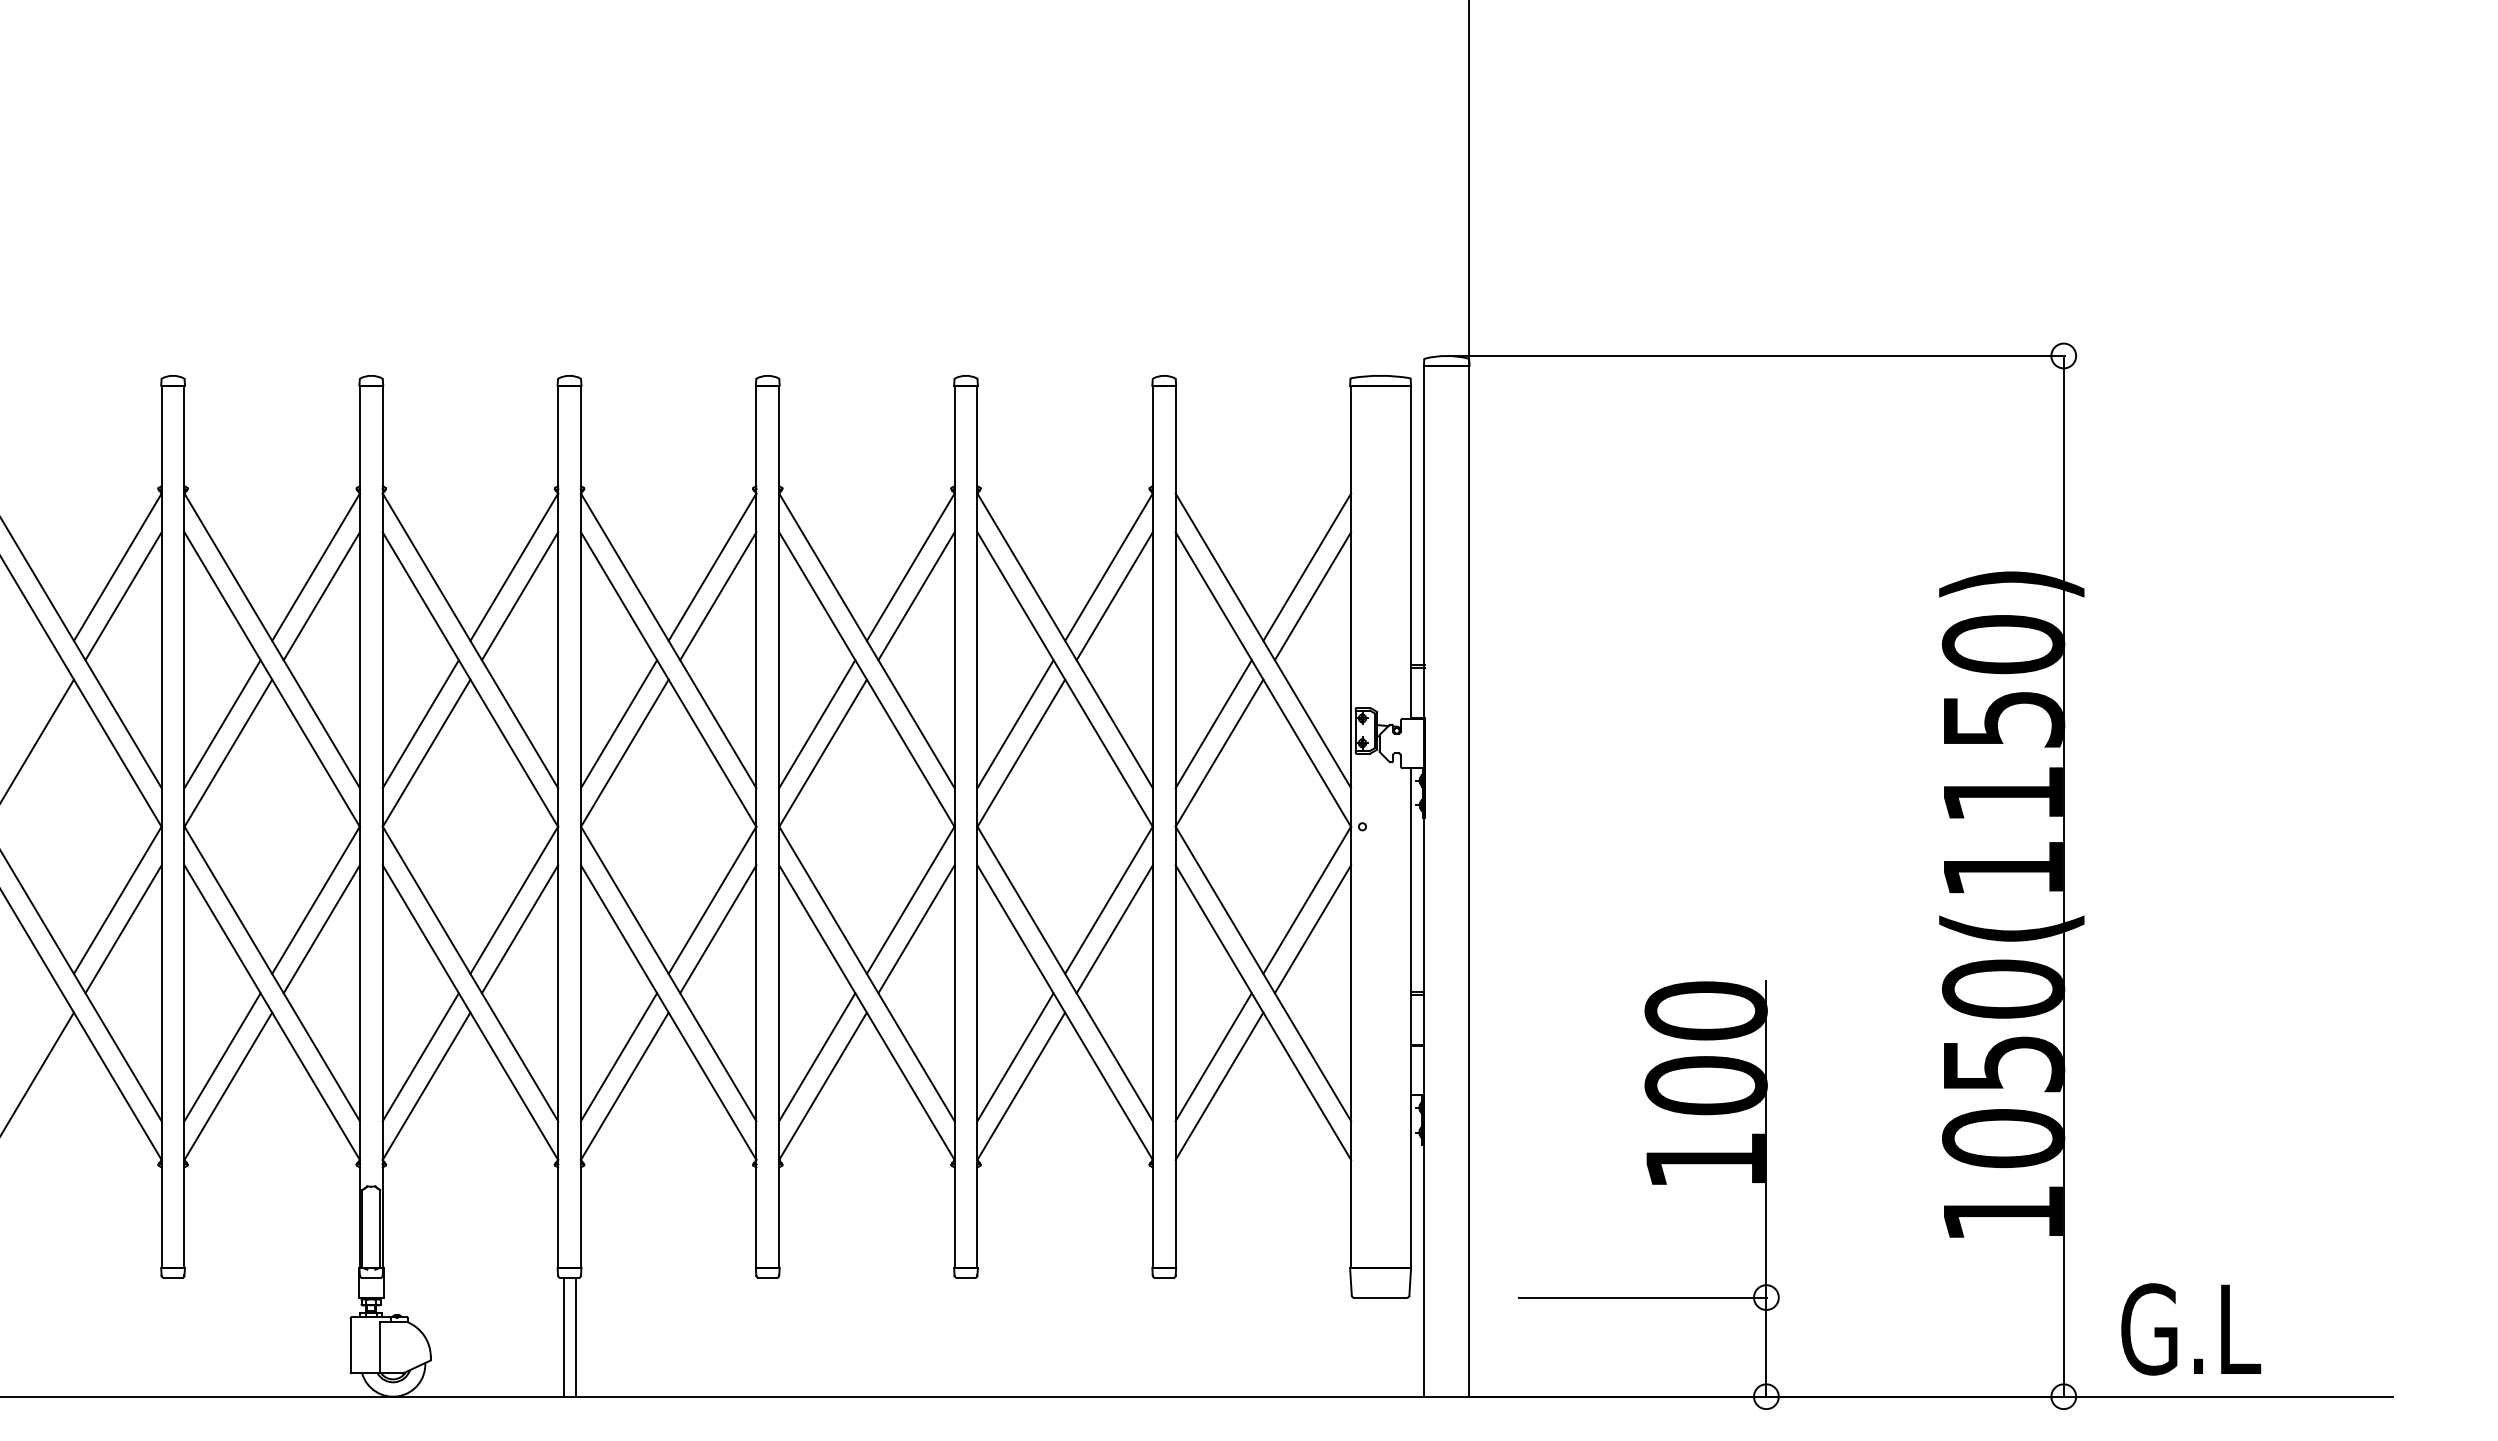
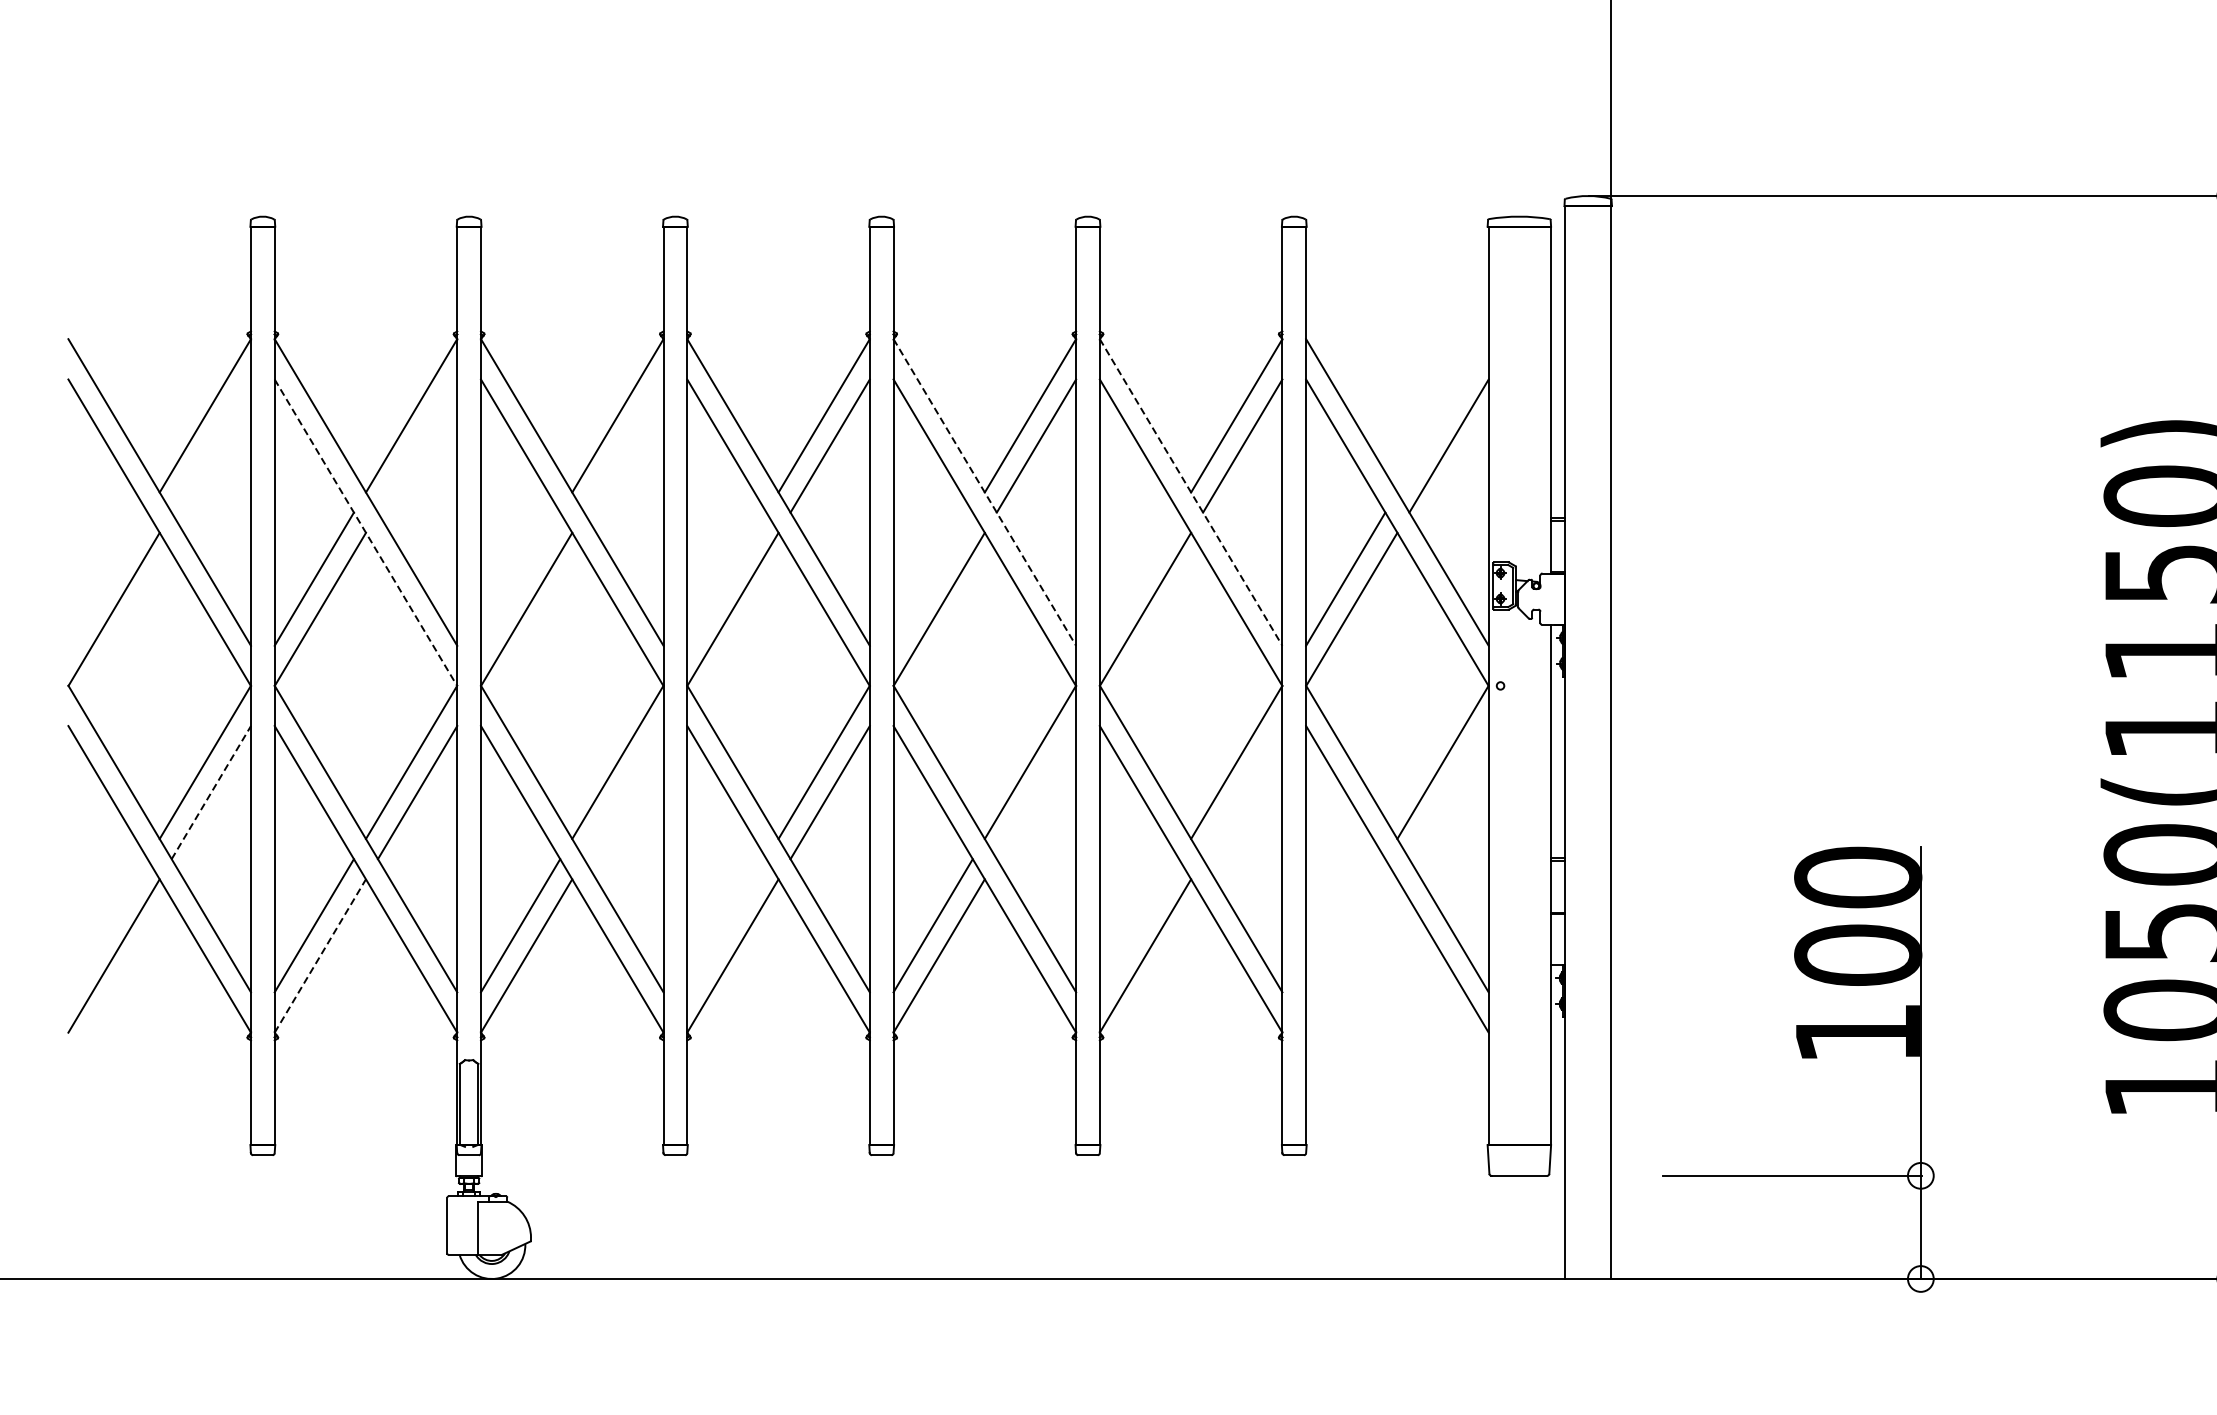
line: (1307, 566) -> (1443, 415), removed
line: (123, 596) -> (211, 446), removed
line: (321, 596) -> (417, 446), removed
line: (519, 596) -> (623, 446), removed
line: (867, 641) -> (985, 493), solid -> dashed
line: (1065, 641) -> (1191, 493), solid -> dashed
line: (272, 680) -> (366, 533), solid -> dashed
line: (420, 724) -> (520, 579), removed
line: (618, 724) -> (726, 579), removed
line: (817, 724) -> (933, 579), removed
line: (1015, 724) -> (1139, 579), removed
line: (123, 928) -> (211, 791), solid -> dashed
line: (519, 929) -> (623, 792), removed
line: (916, 929) -> (1036, 792), removed
line: (1114, 929) -> (1242, 792), removed
line: (1312, 929) -> (1448, 792), removed
line: (618, 1057) -> (726, 926), removed
line: (1015, 1057) -> (1139, 926), removed
line: (1213, 1057) -> (1345, 926), removed
line: (228, 1086) -> (320, 956), solid -> dashed
line: (1219, 1086) -> (1351, 956), removed
line: (563, 1336) -> (669, 1216), removed
line: (575, 1336) -> (681, 1216), removed

